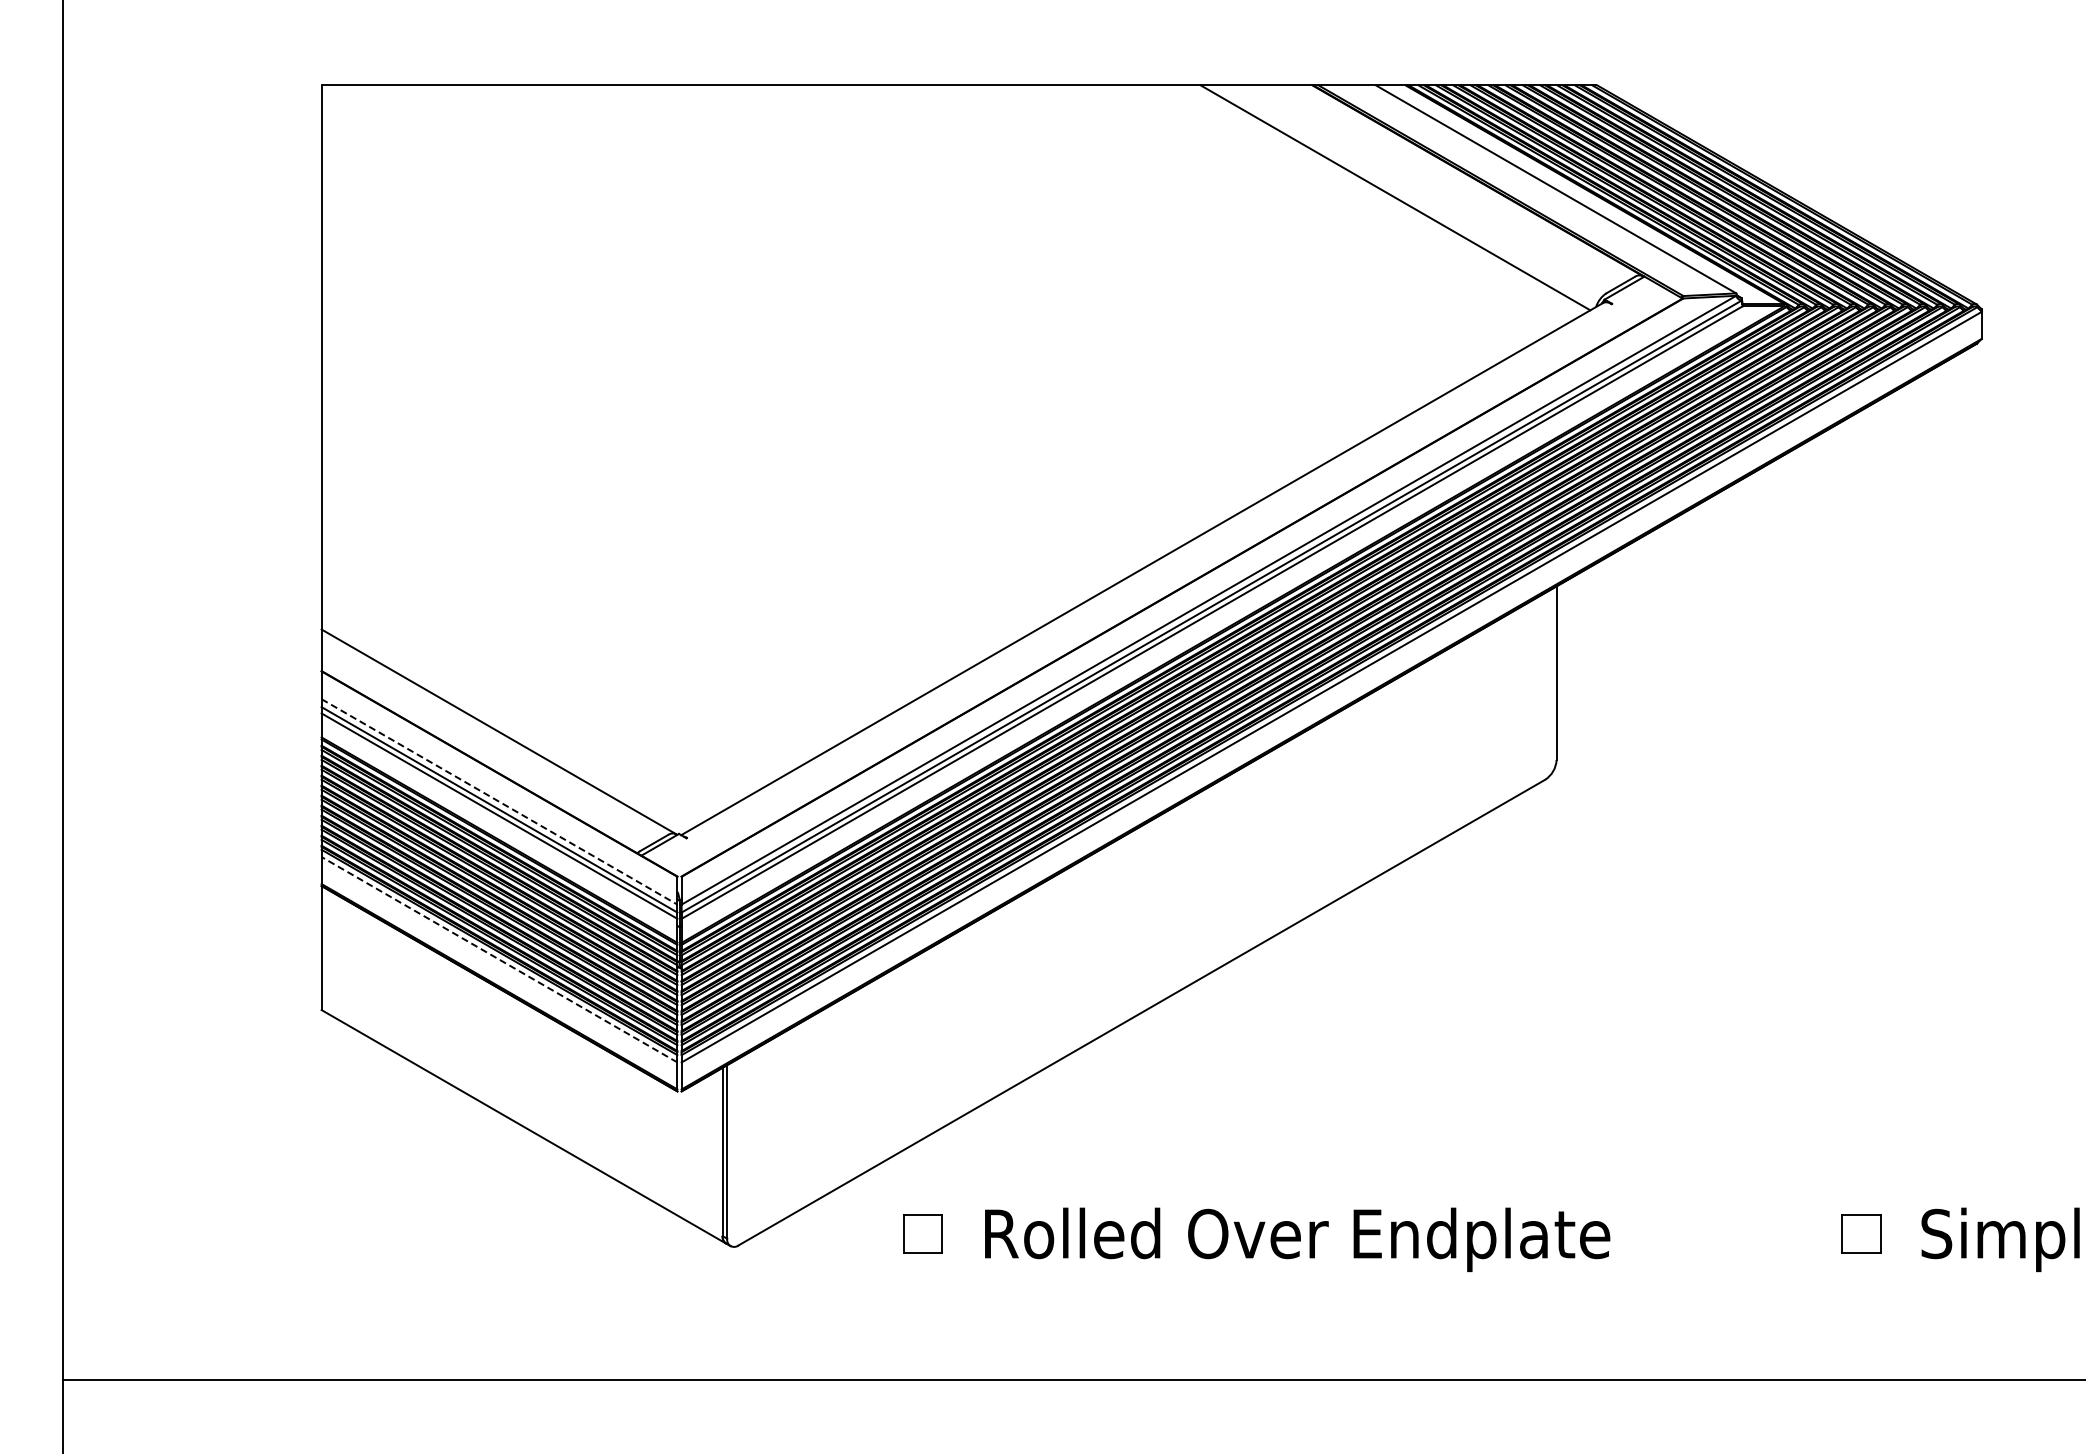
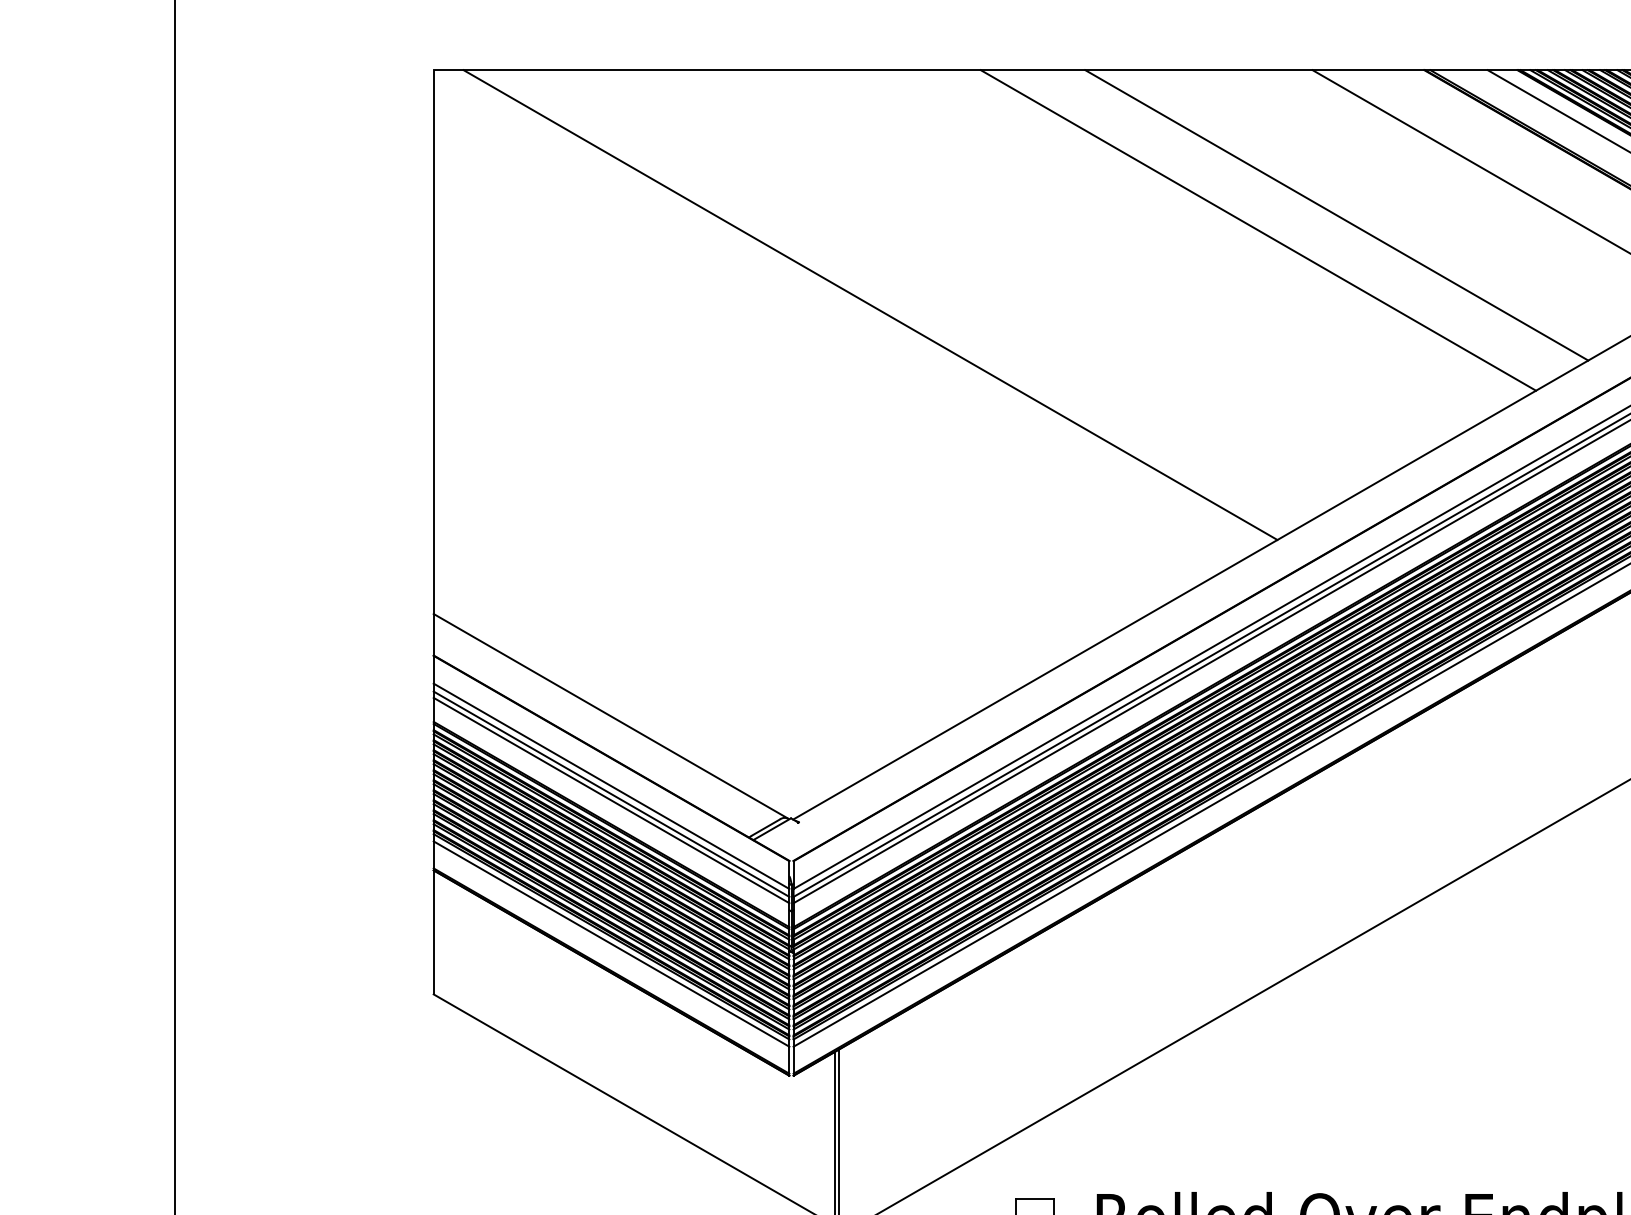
line: (1224, 230) -> (1336, 215), added
line: (1146, 245) -> (1258, 230), added
line: (758, 320) -> (870, 305), added
line: (499, 802) -> (611, 786), dashed -> solid
line: (499, 959) -> (611, 943), dashed -> solid

